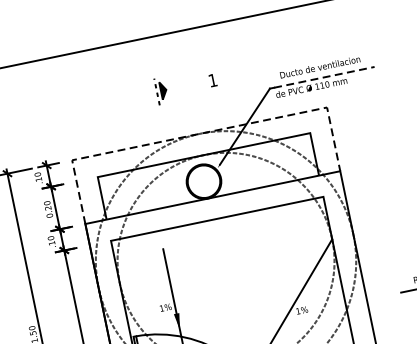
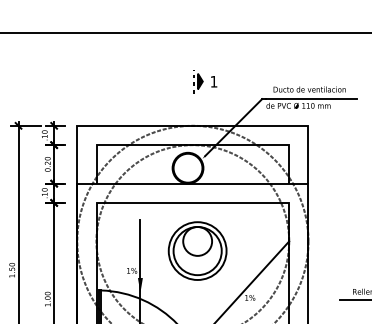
line: (324, 77) -> (311, 99), dashed -> solid
part: (161, 90) -> (198, 81), moved
line: (199, 133) -> (192, 125), dashed -> solid
part: (233, 270) -> (197, 250), added

